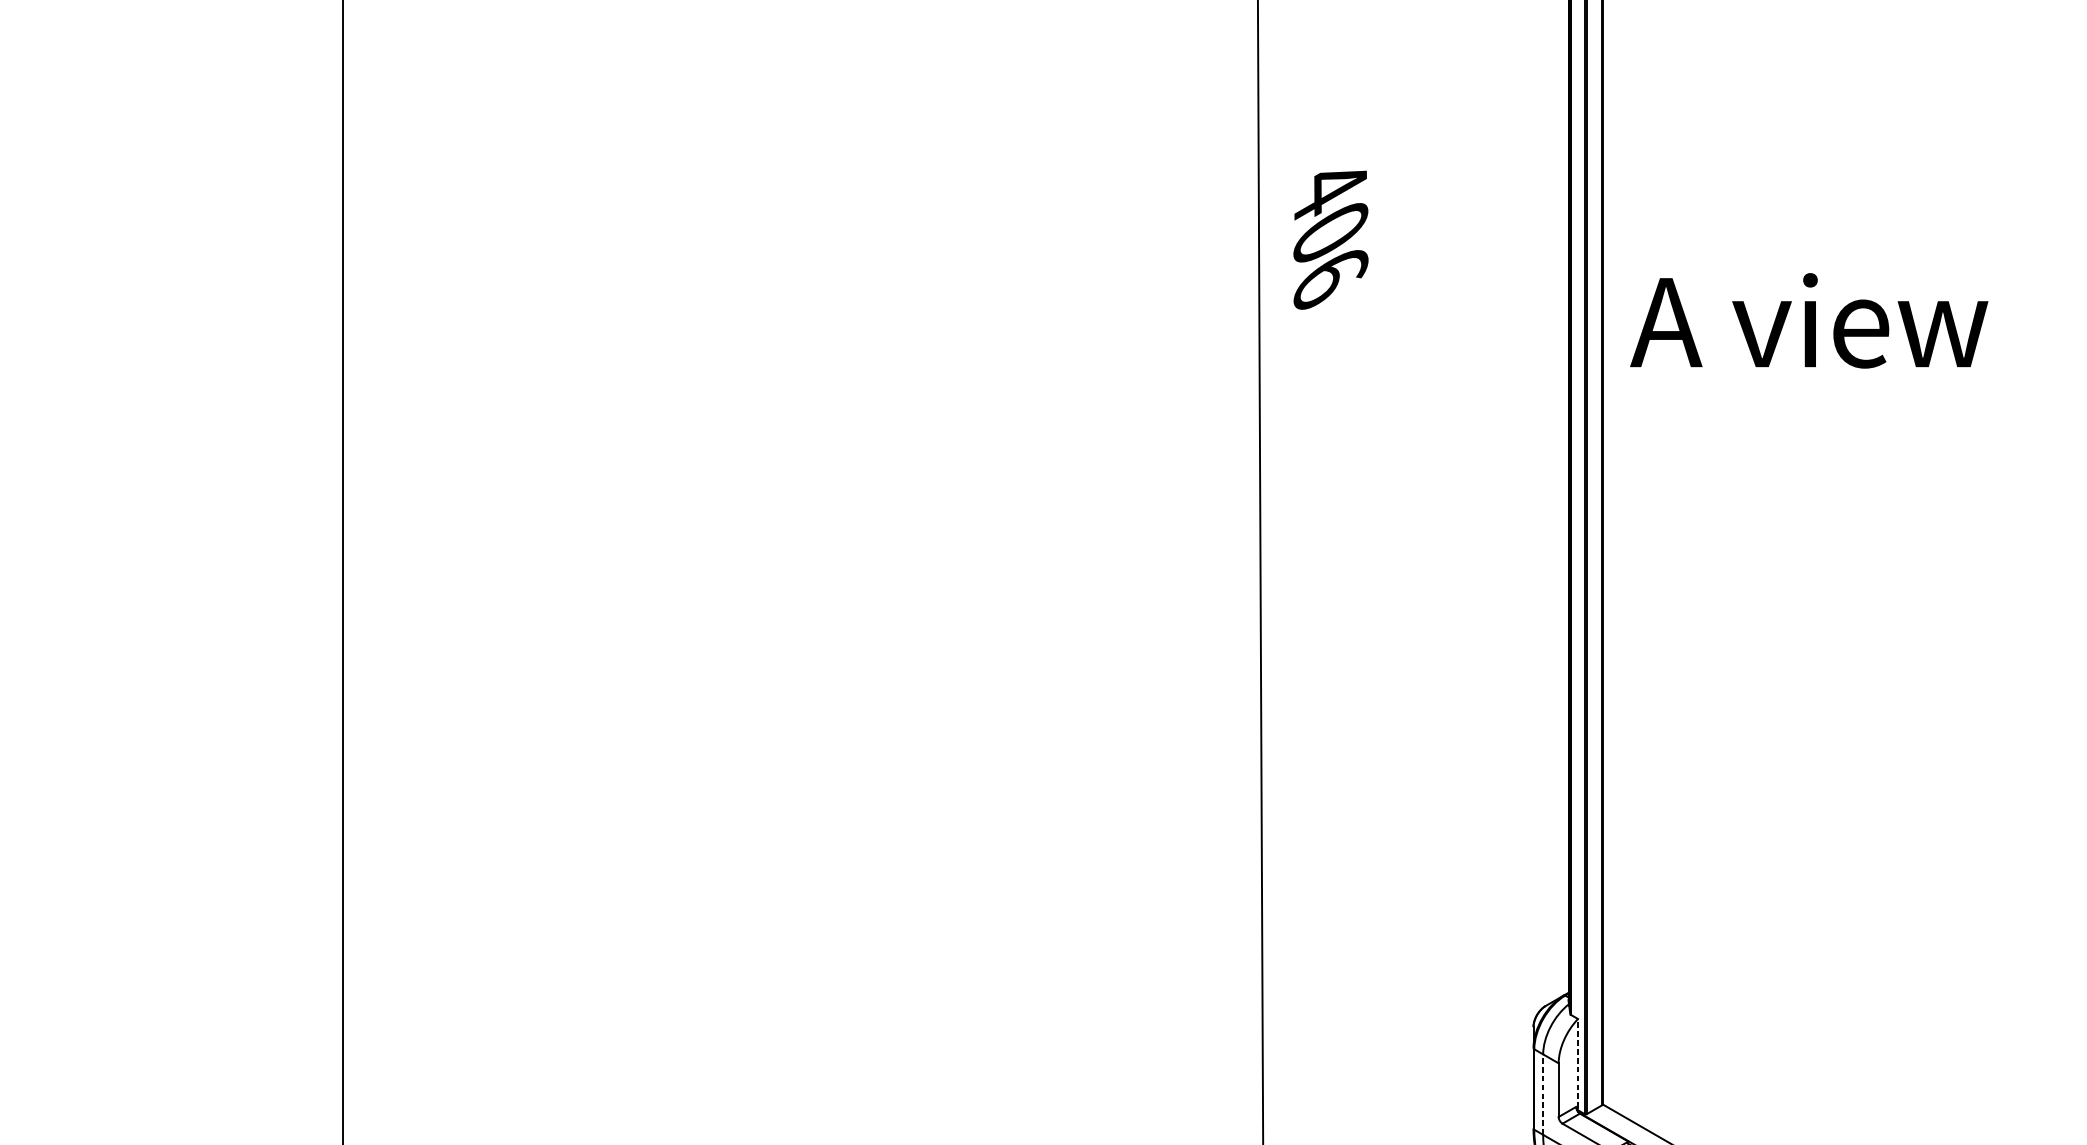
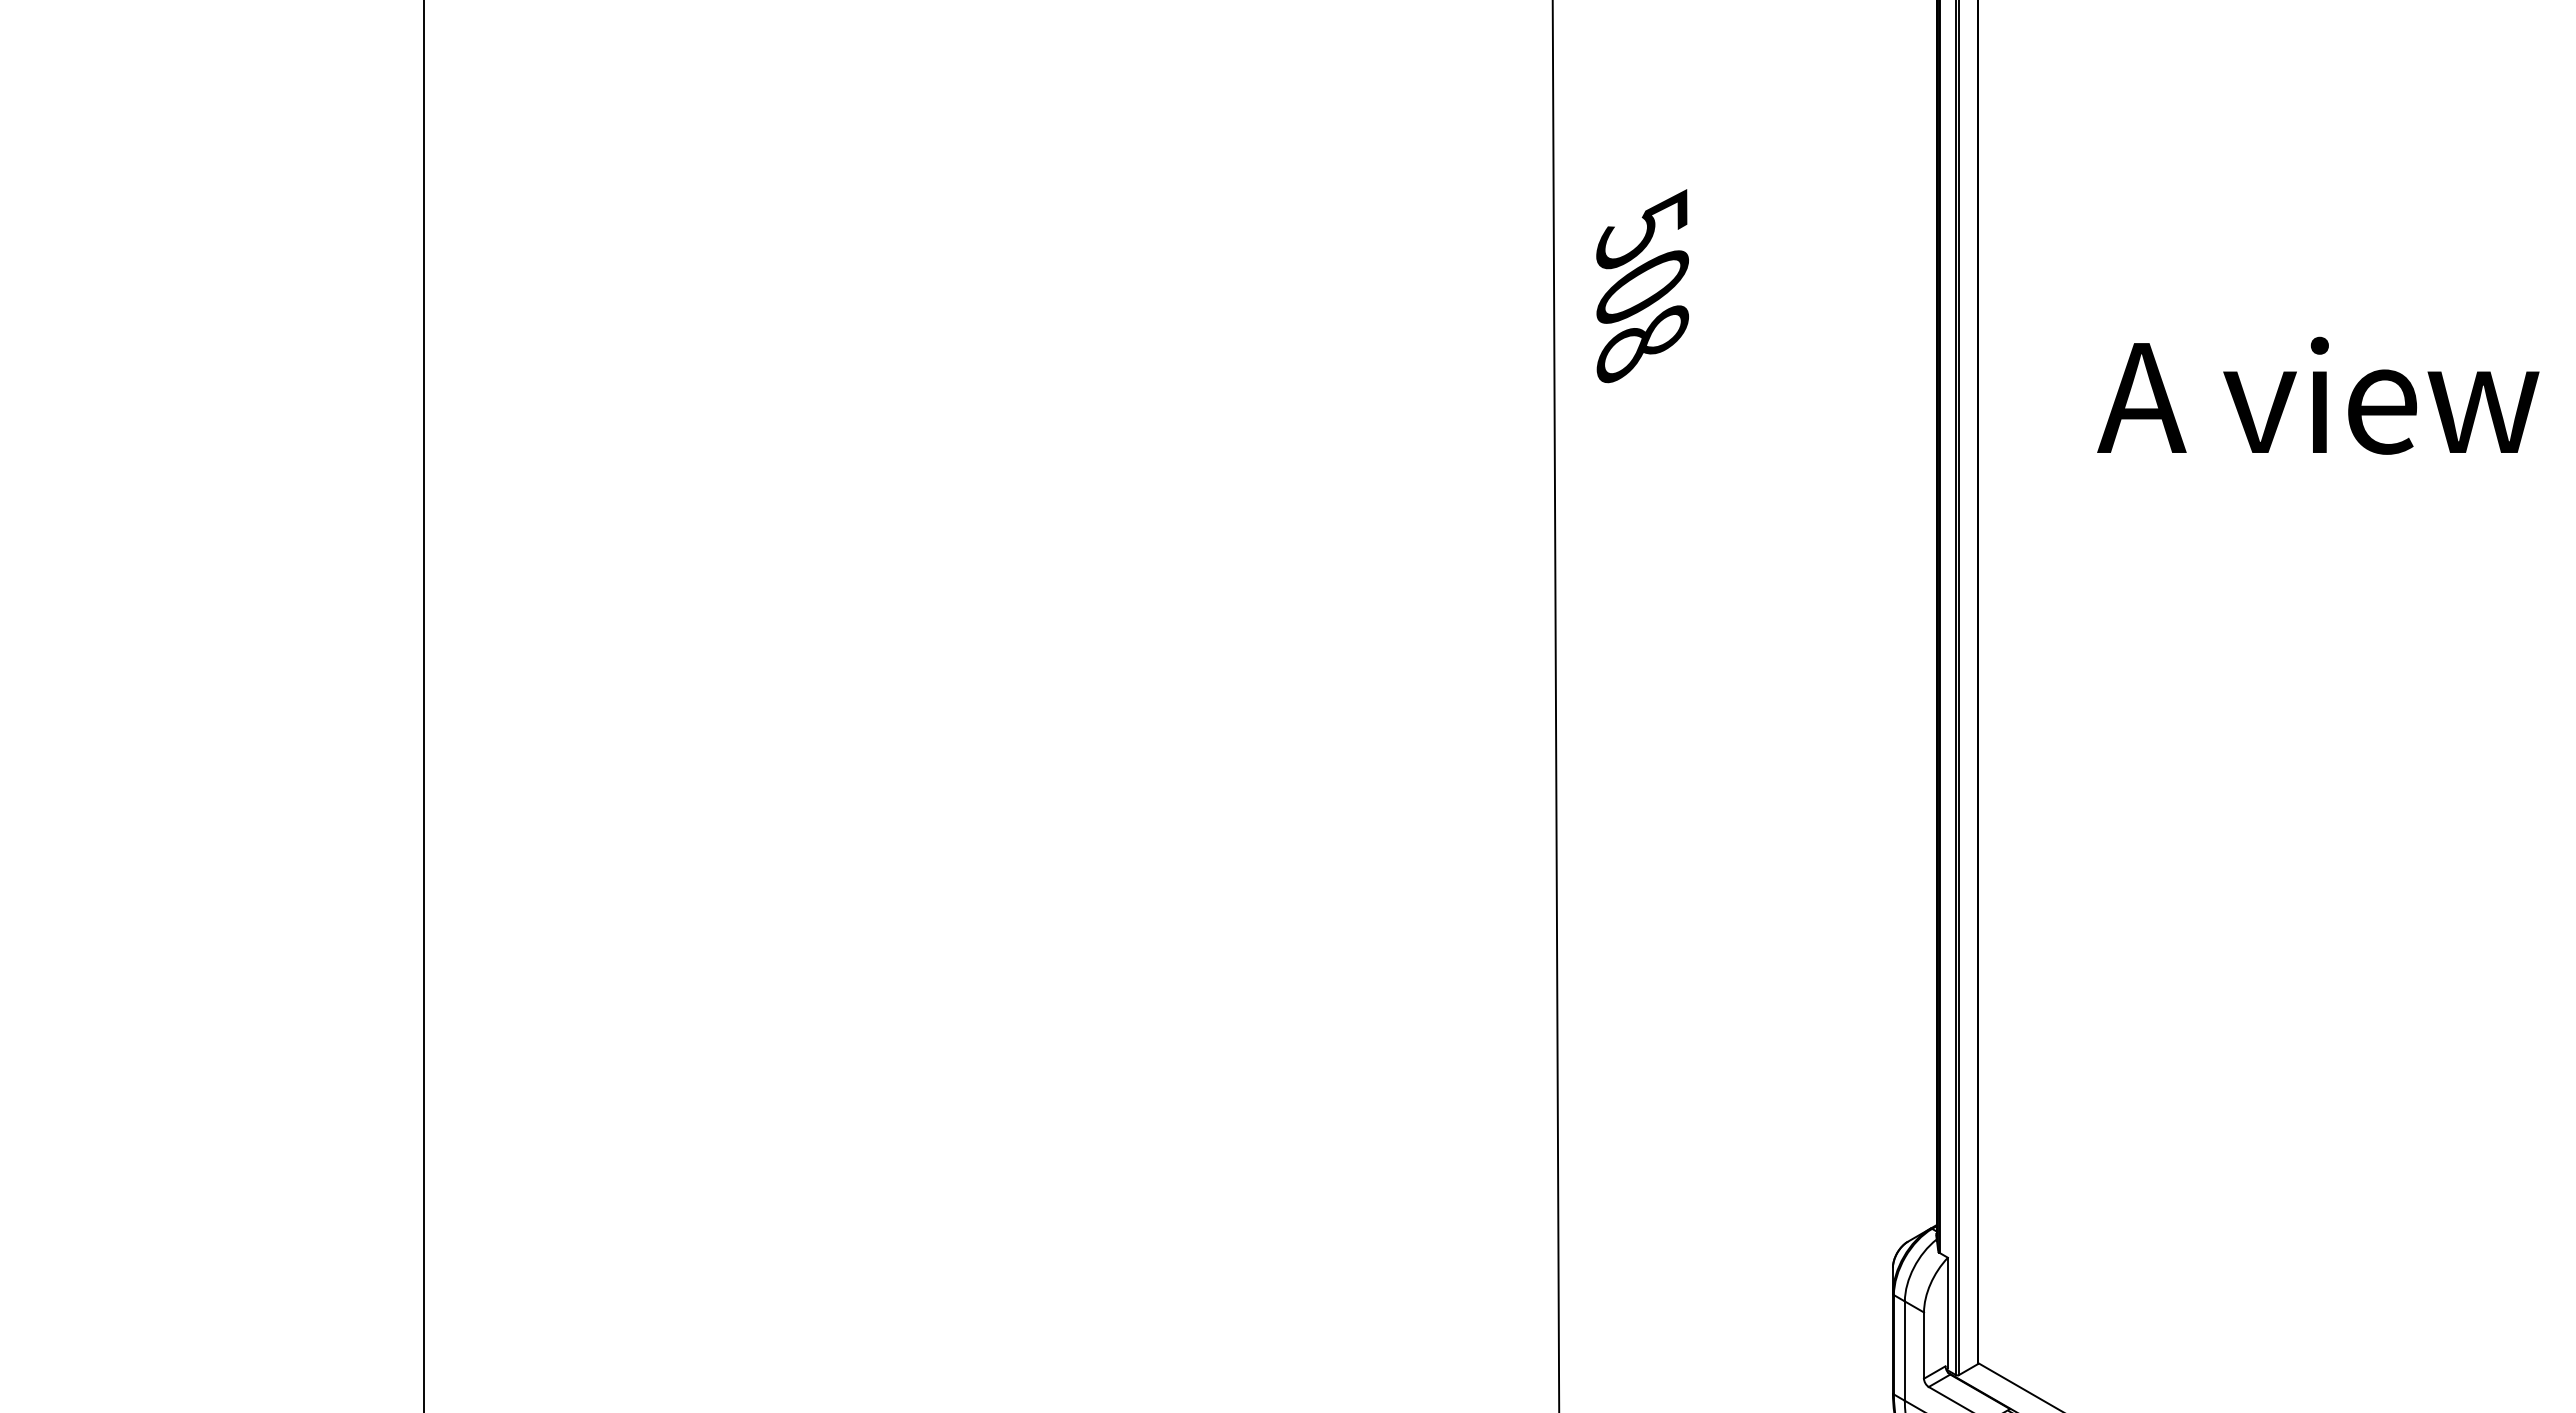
text: (1330, 232) -> (1642, 286), 406 -> 508
text: (1809, 320) -> (2318, 395), moved
line: (1577, 1063) -> (1947, 1312), dashed -> solid
line: (1542, 1094) -> (1904, 1351), dashed -> solid

